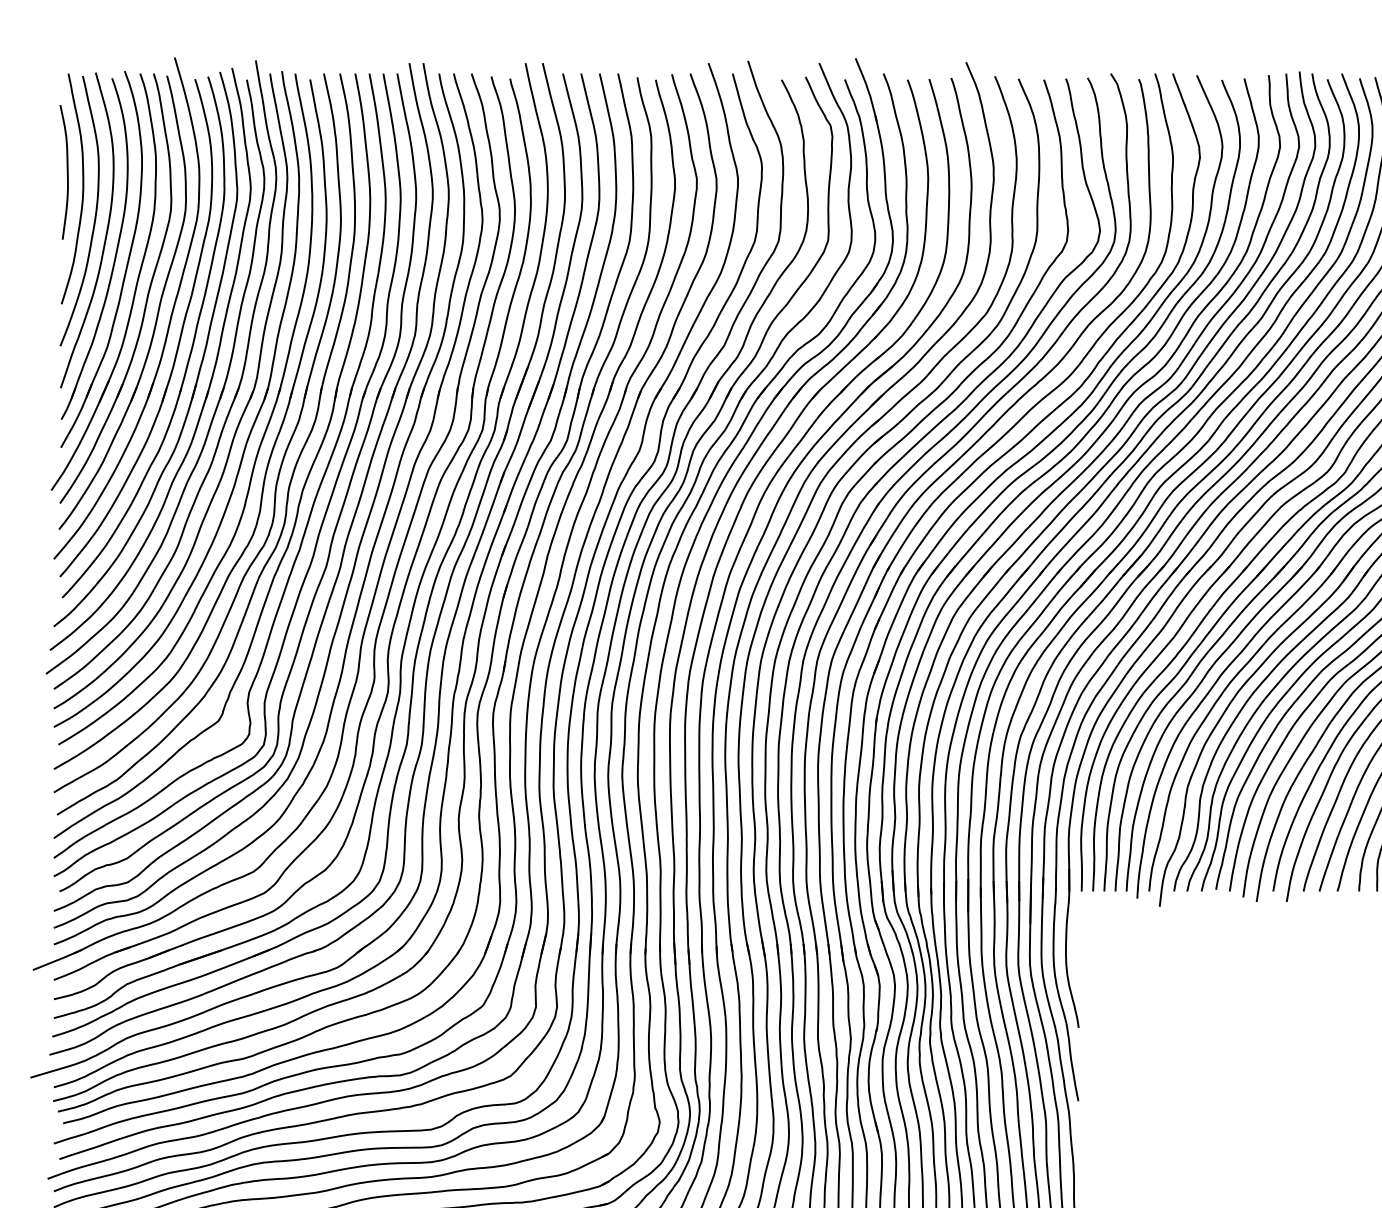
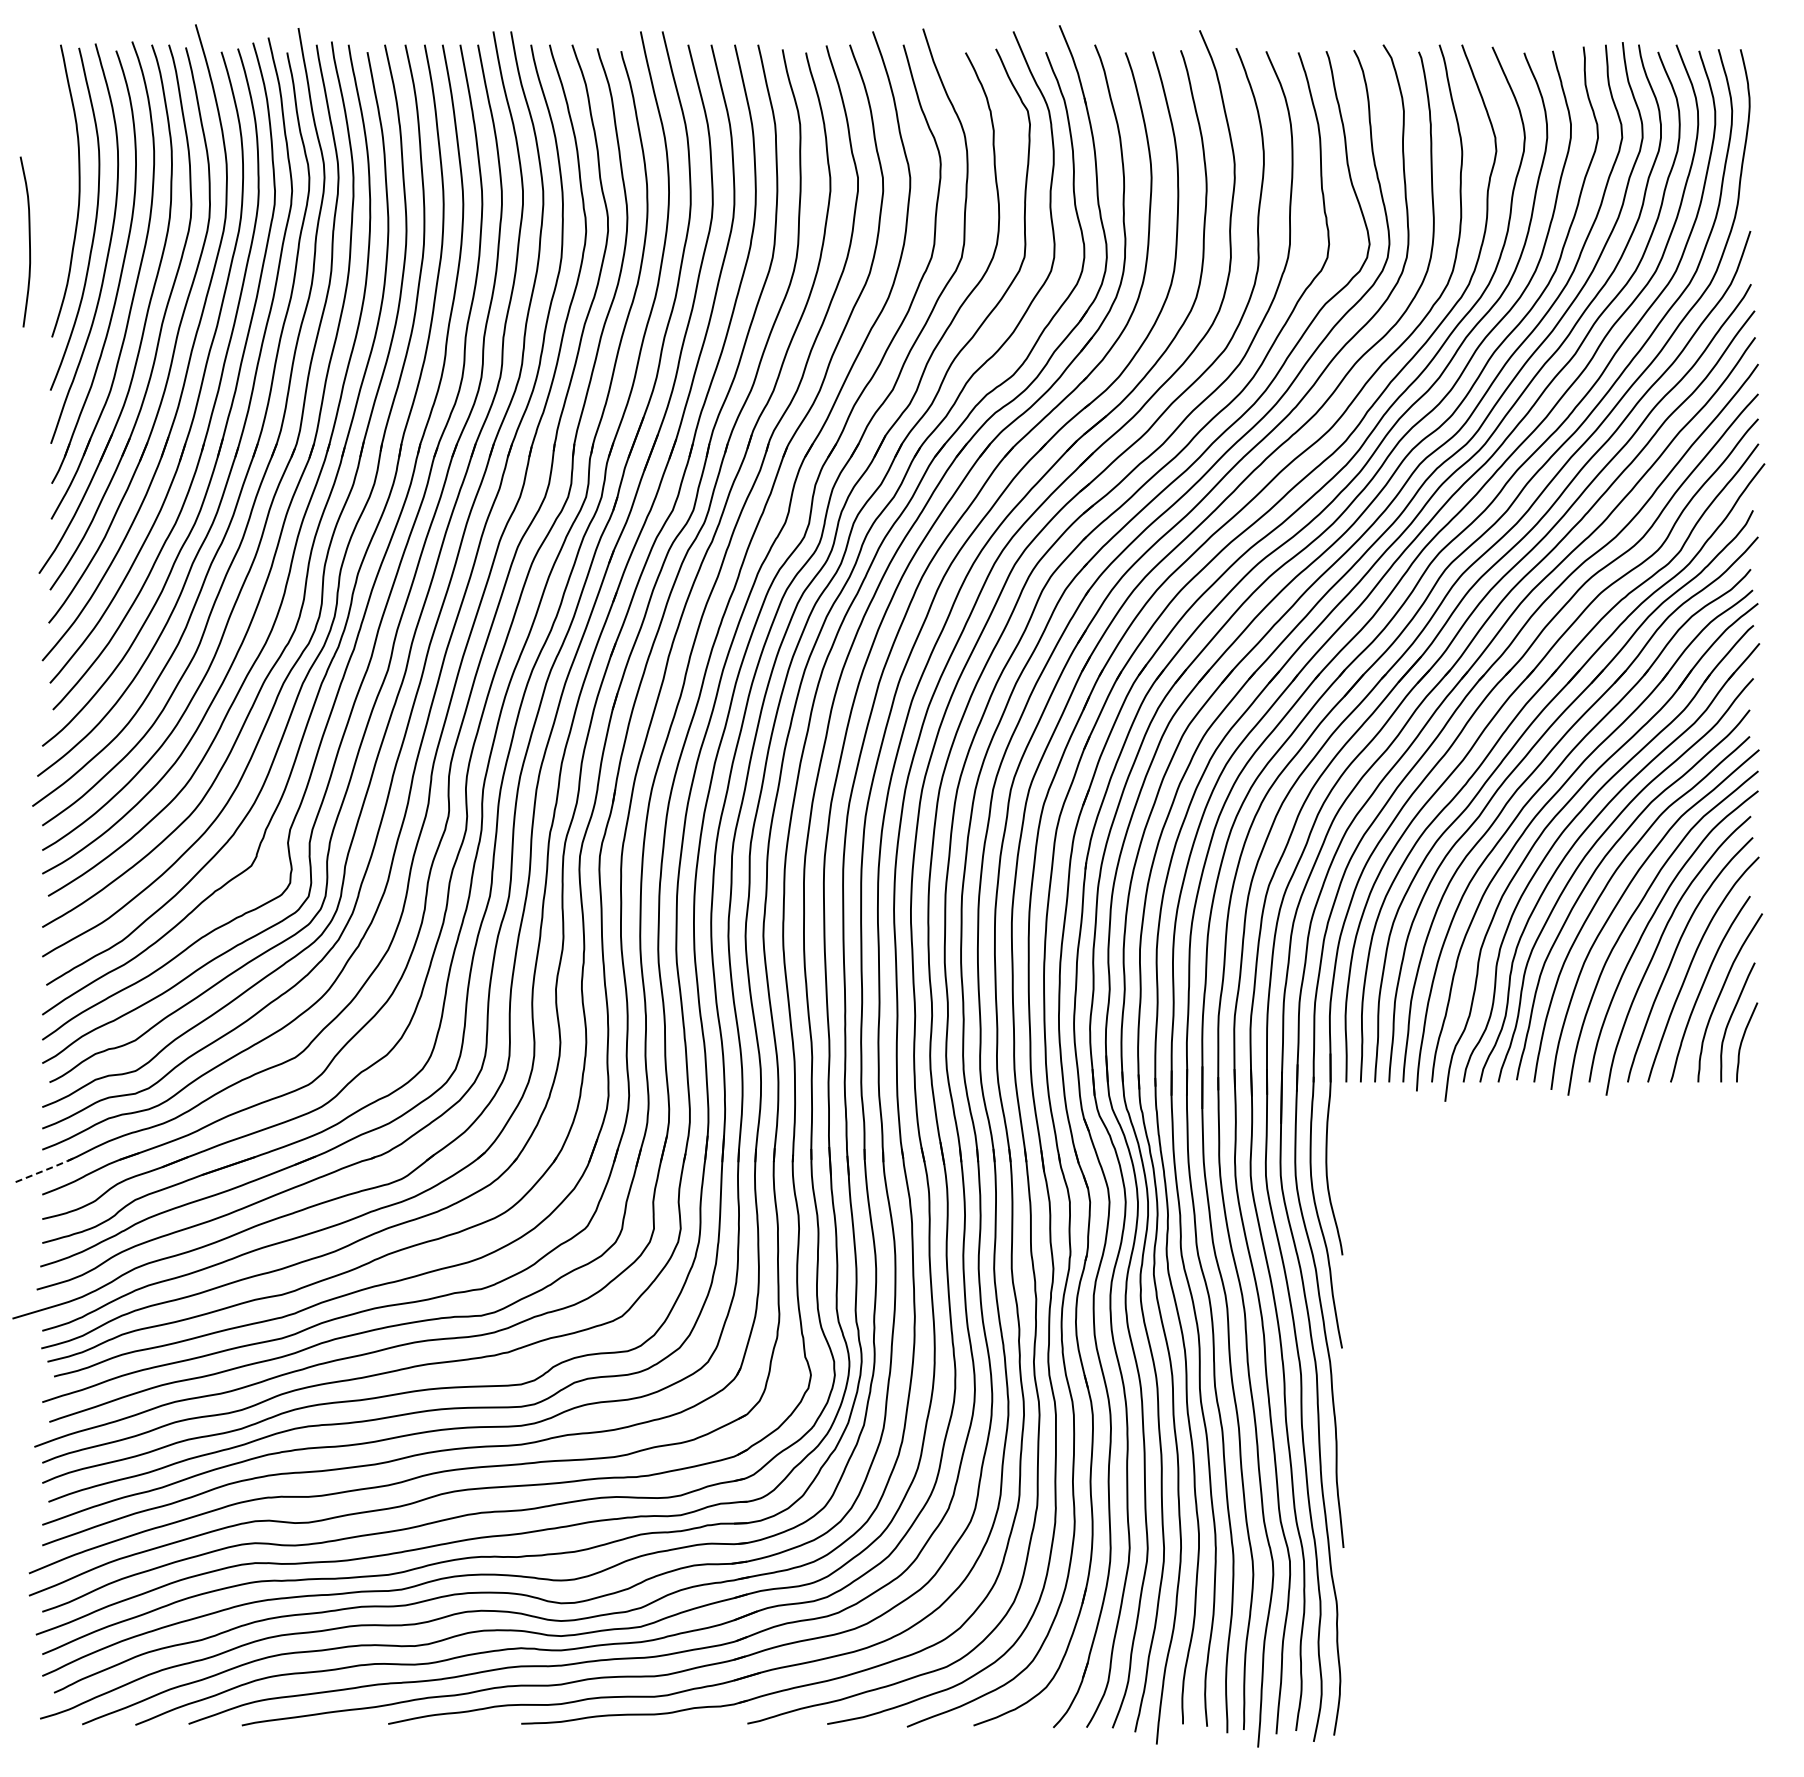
curve: (67, 171) -> (29, 241), moved
line: (58, 960) -> (48, 1169), solid -> dashed

